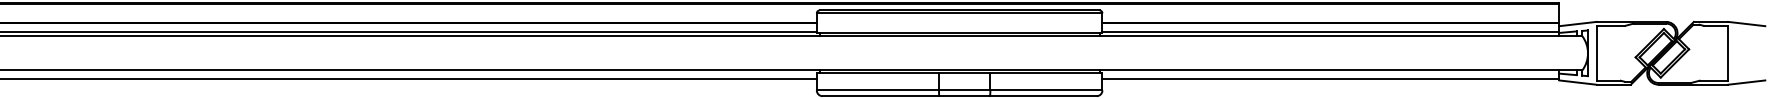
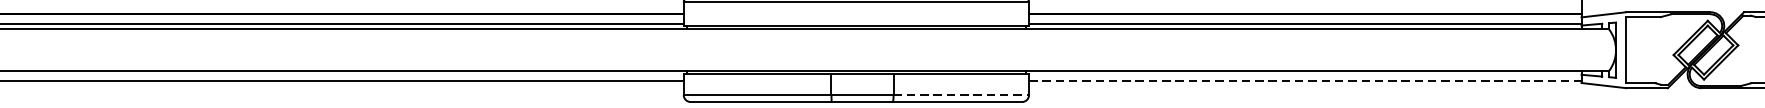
line: (1330, 78) -> (1304, 80), solid -> dashed
line: (1046, 90) -> (961, 95), solid -> dashed

